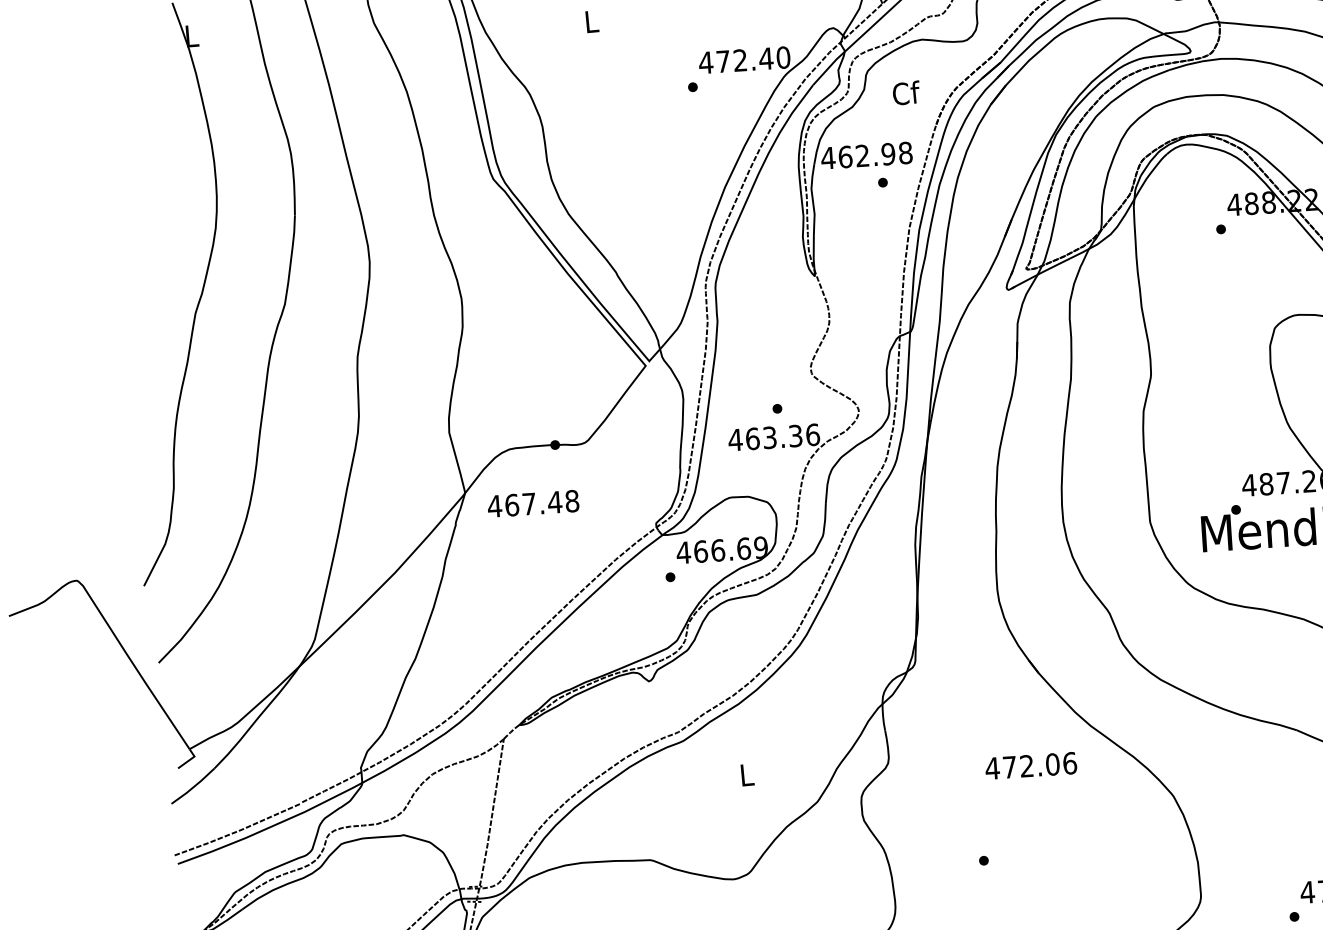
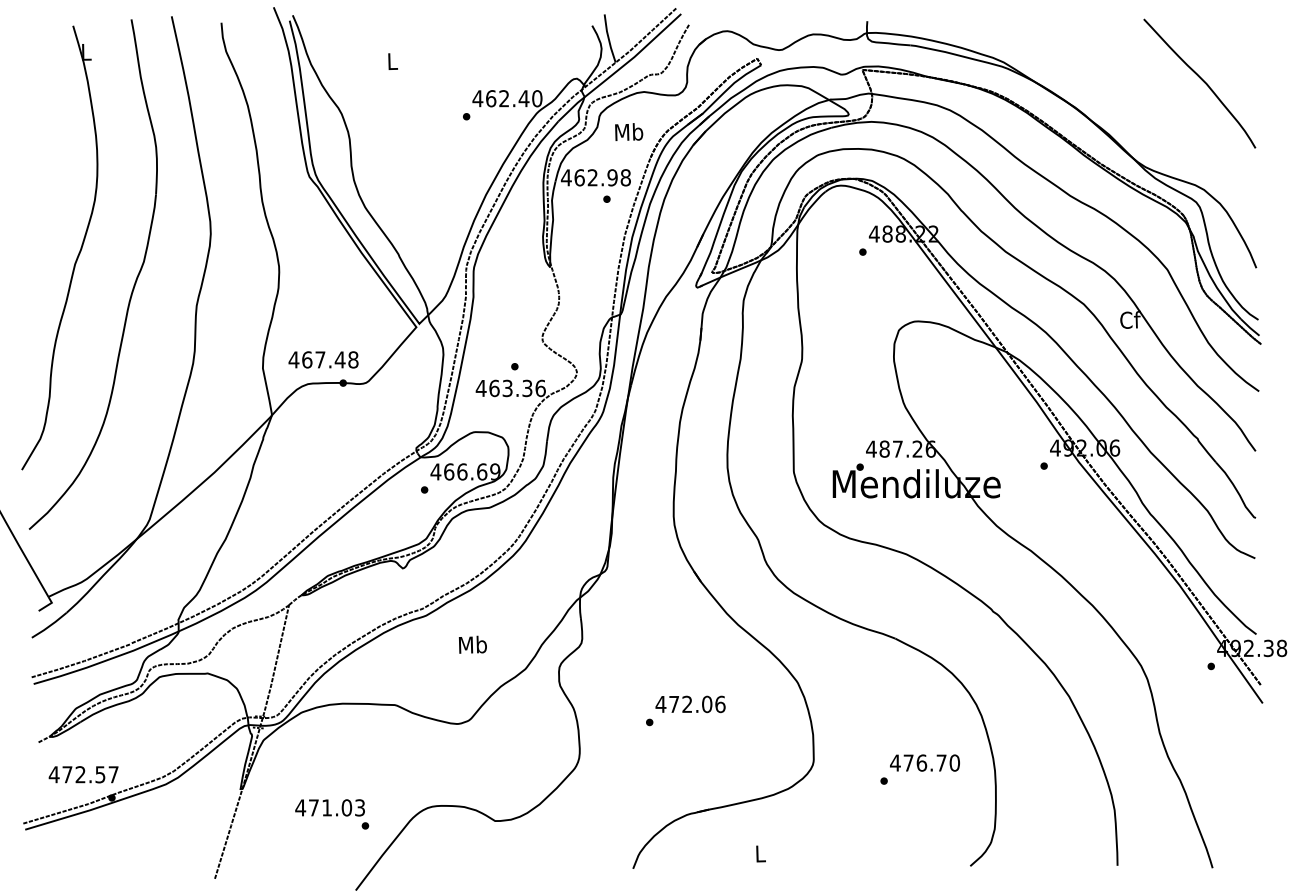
text: (723, 61) -> (491, 98), 472.40 -> 462.40
text: (906, 93) -> (629, 132), Cf -> Mb
text: (533, 503) -> (323, 359), moved
text: (1031, 766) -> (690, 704), moved
text: (746, 774) -> (472, 644), L -> Mb

